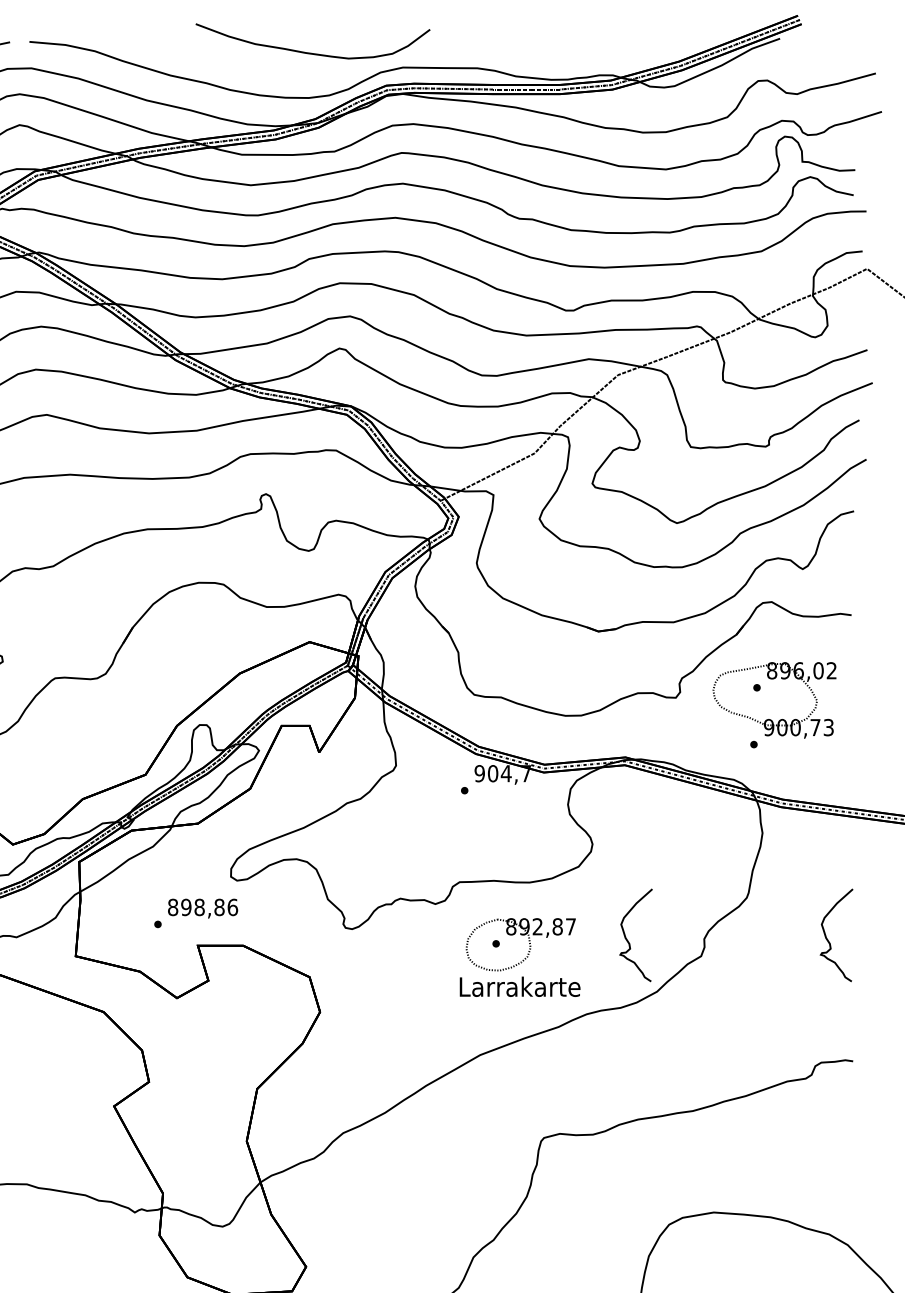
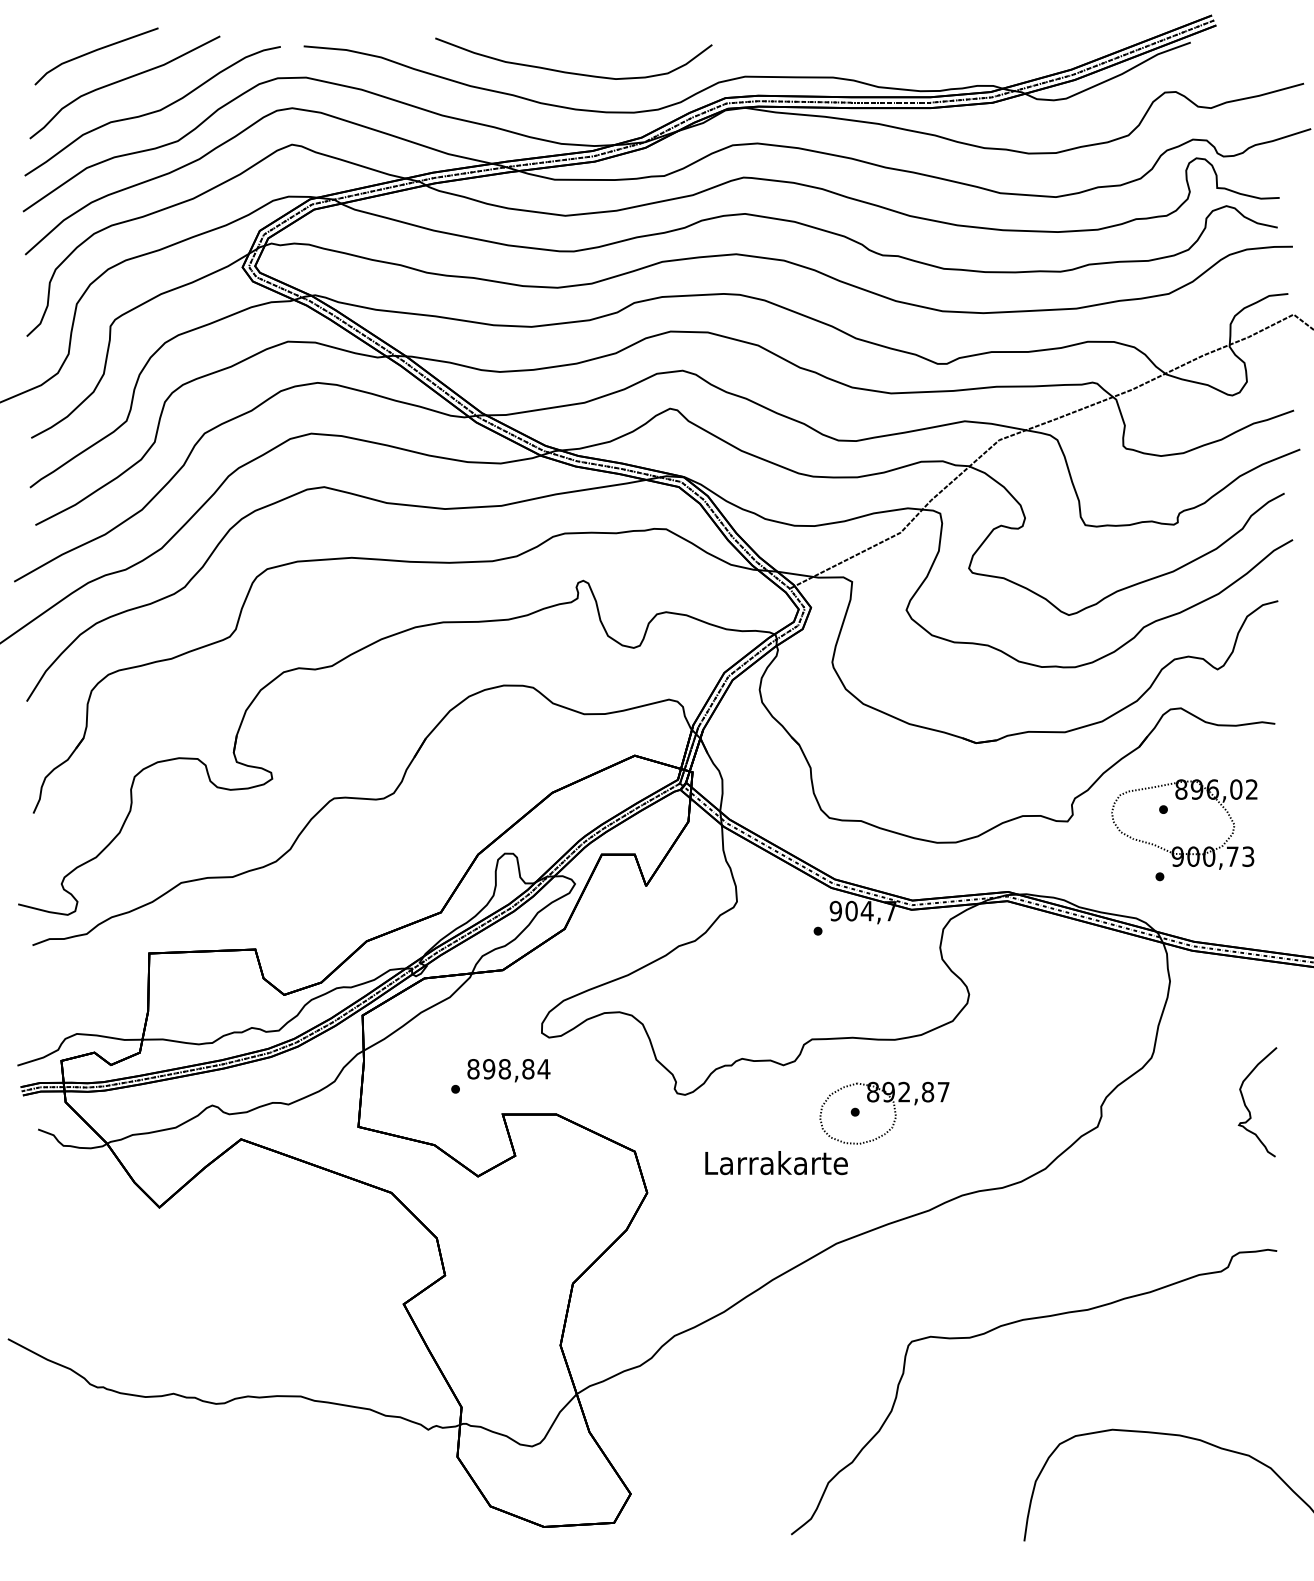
curve: (312, 53) -> (573, 72), moved
text: (232, 907) -> (543, 1069), 898,86 -> 898,84
curve: (627, 938) -> (1010, 1106), removed
text: (520, 987) -> (776, 1163), moved

